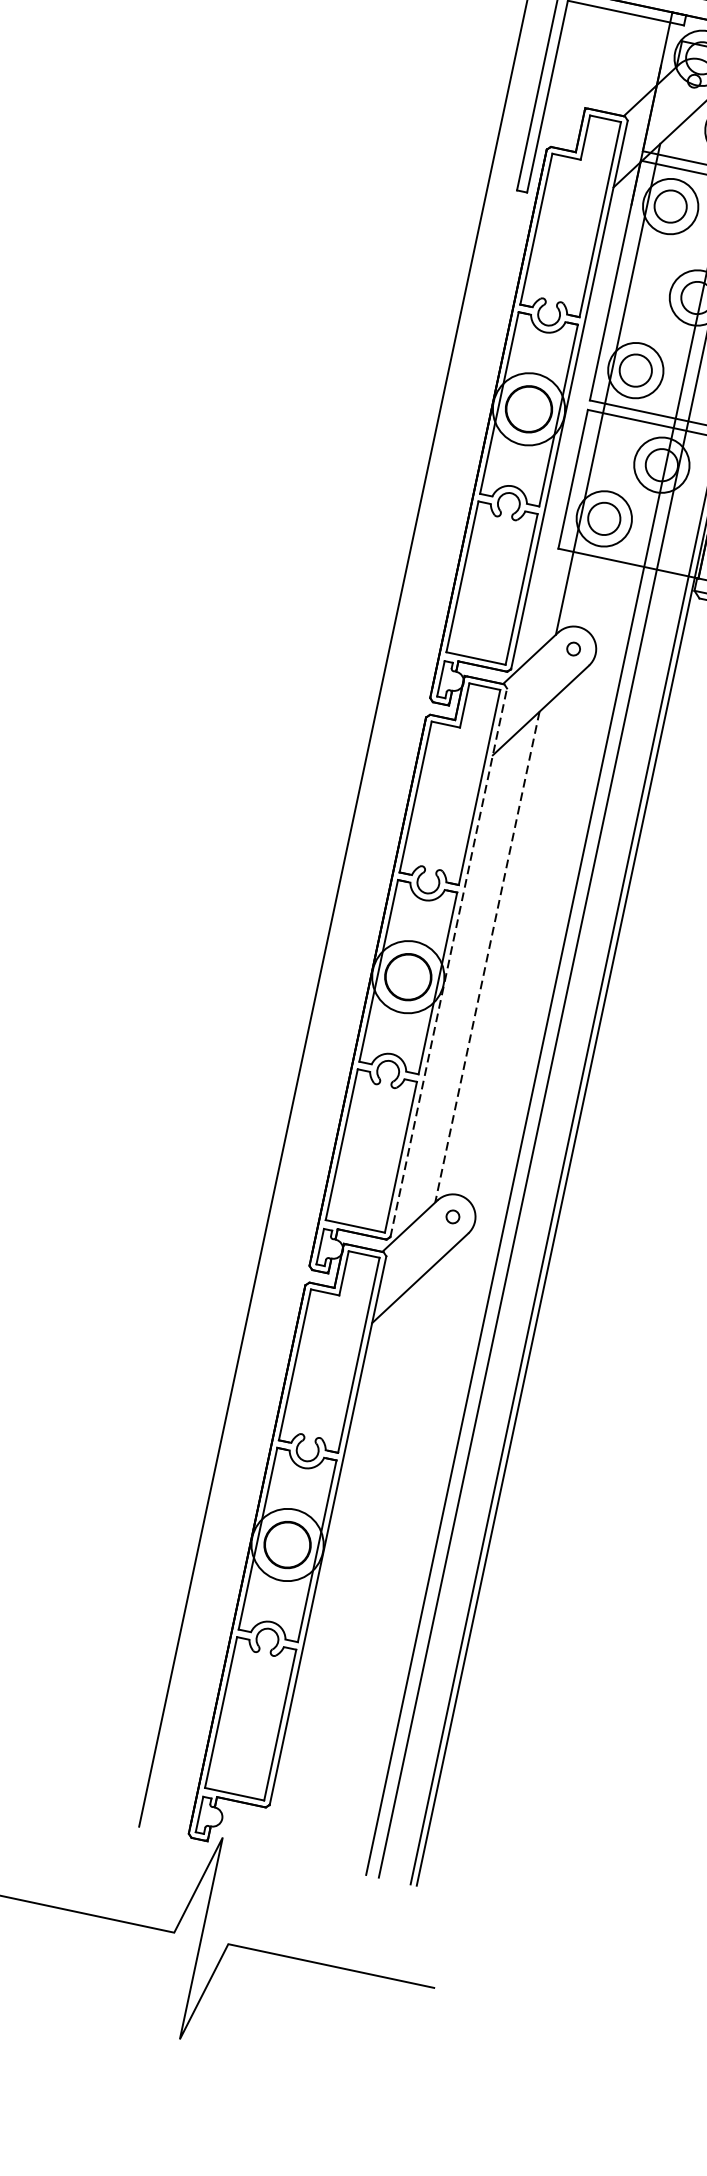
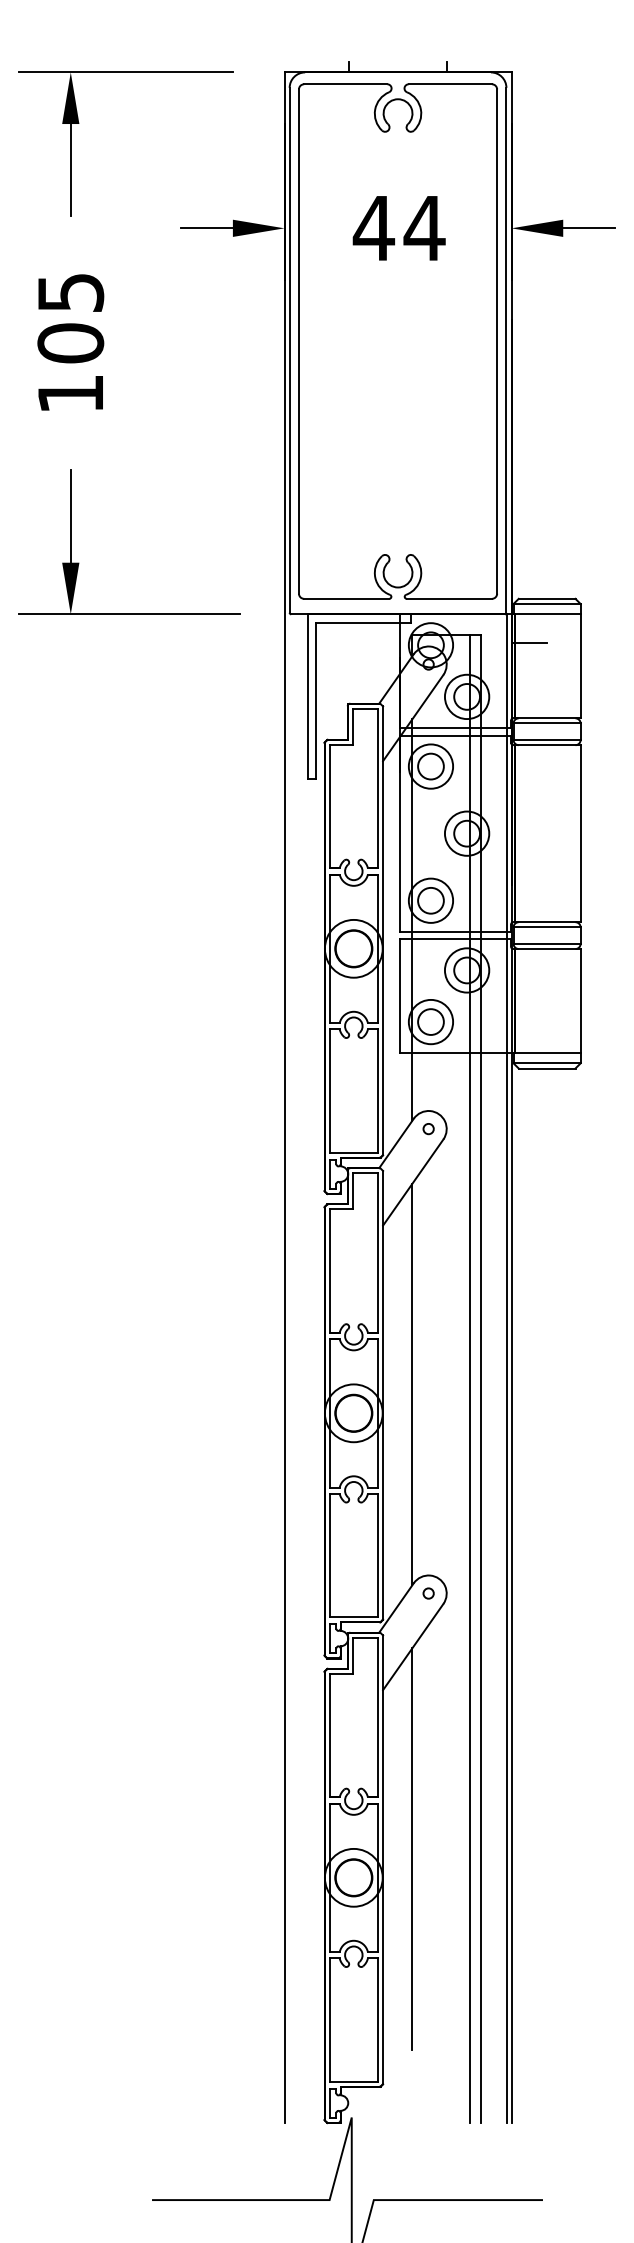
line: (487, 957) -> (412, 1384), dashed -> solid
line: (449, 961) -> (383, 1394), dashed -> solid
line: (366, 1524) -> (412, 1848), added

